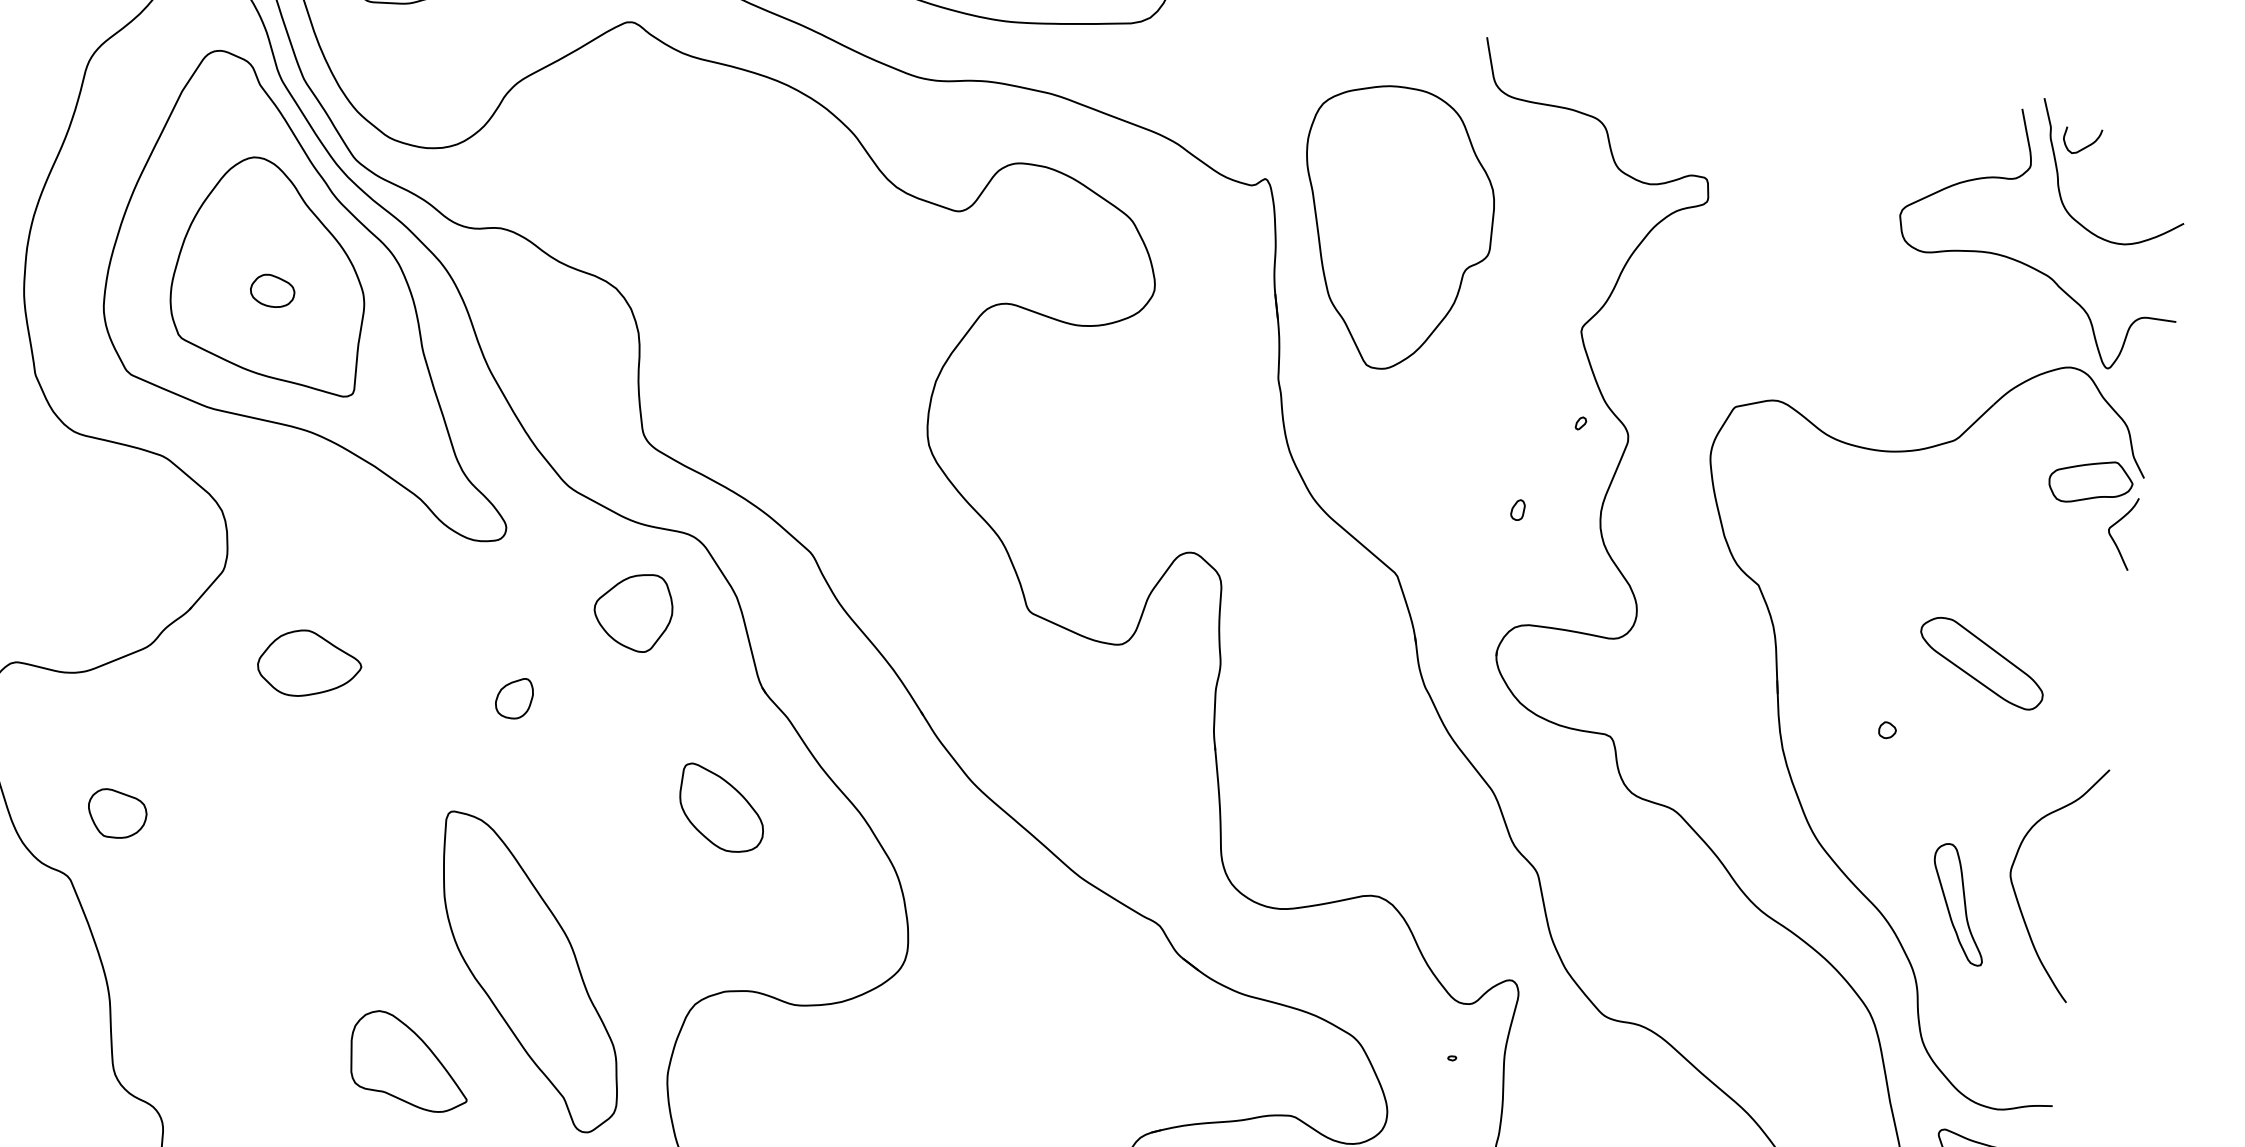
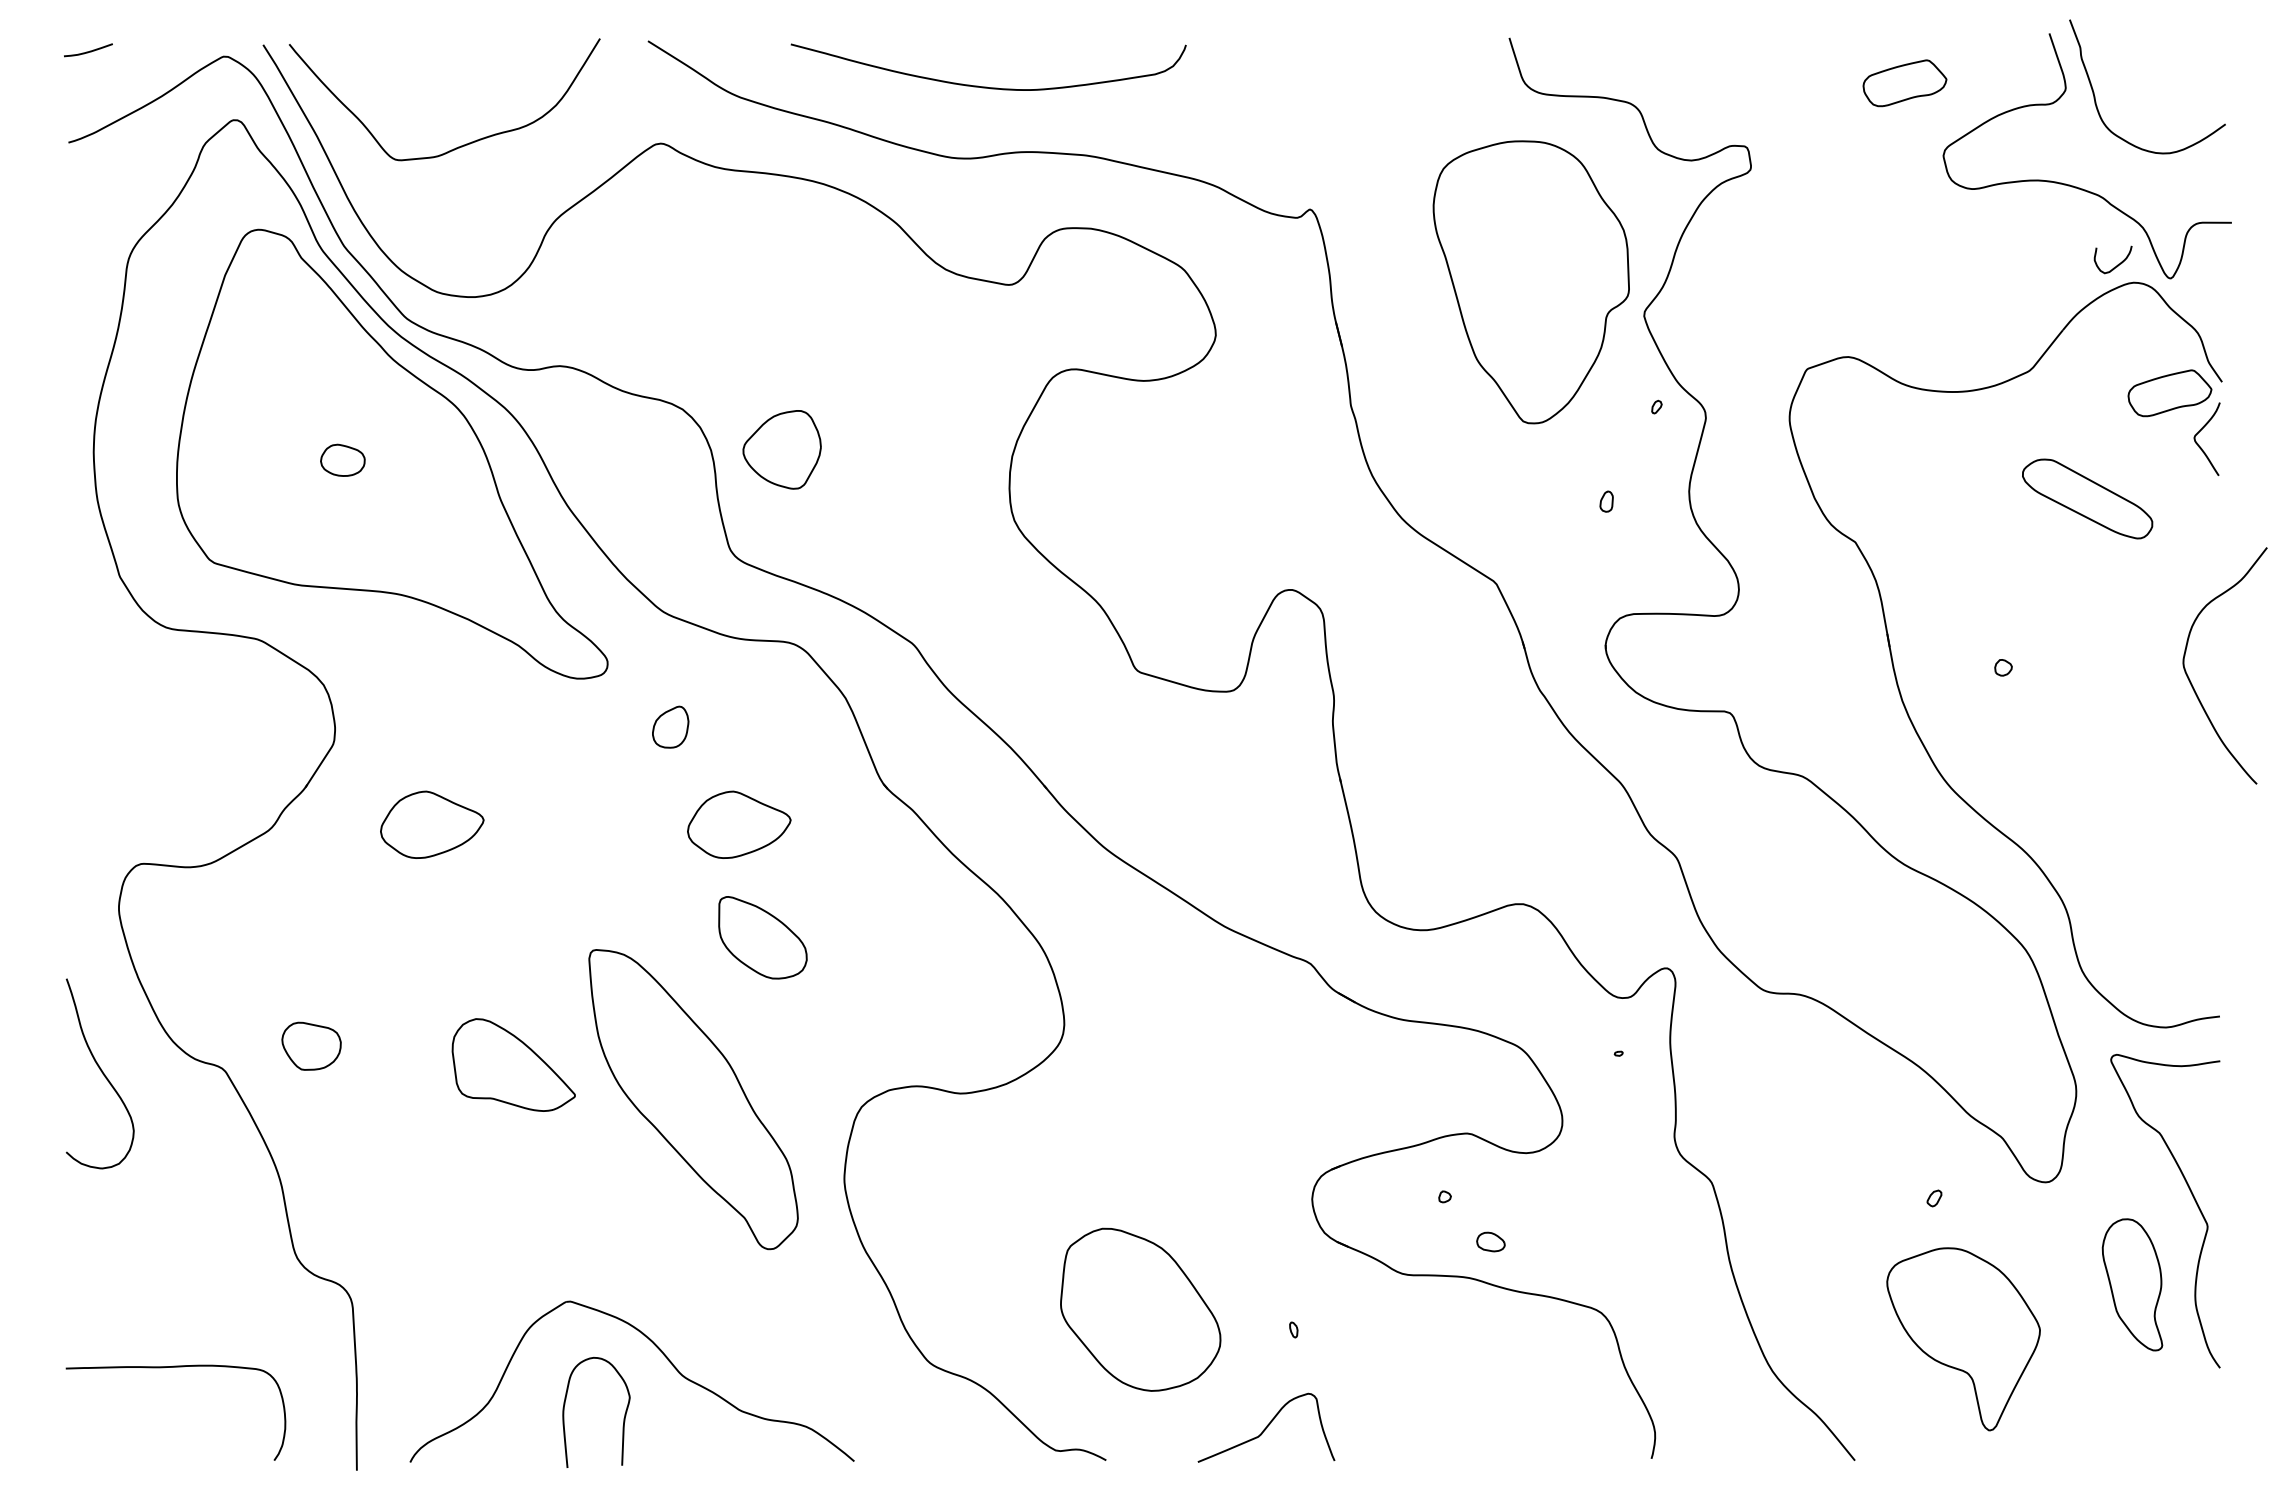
part: (1871, 138) -> (1904, 83), added
curve: (2085, 146) -> (2117, 264), moved
part: (1393, 228) -> (1530, 282), moved
part: (271, 272) -> (339, 442), removed
part: (632, 611) -> (781, 449), moved
part: (1981, 662) -> (2087, 498), moved
part: (514, 697) -> (670, 726), moved
part: (614, 707) -> (739, 824), added
part: (721, 808) -> (762, 937), moved
part: (117, 813) -> (311, 1045), moved
curve: (2015, 889) -> (2190, 679), moved
part: (1958, 903) -> (2098, 829), removed
part: (410, 1061) -> (513, 1064), moved

